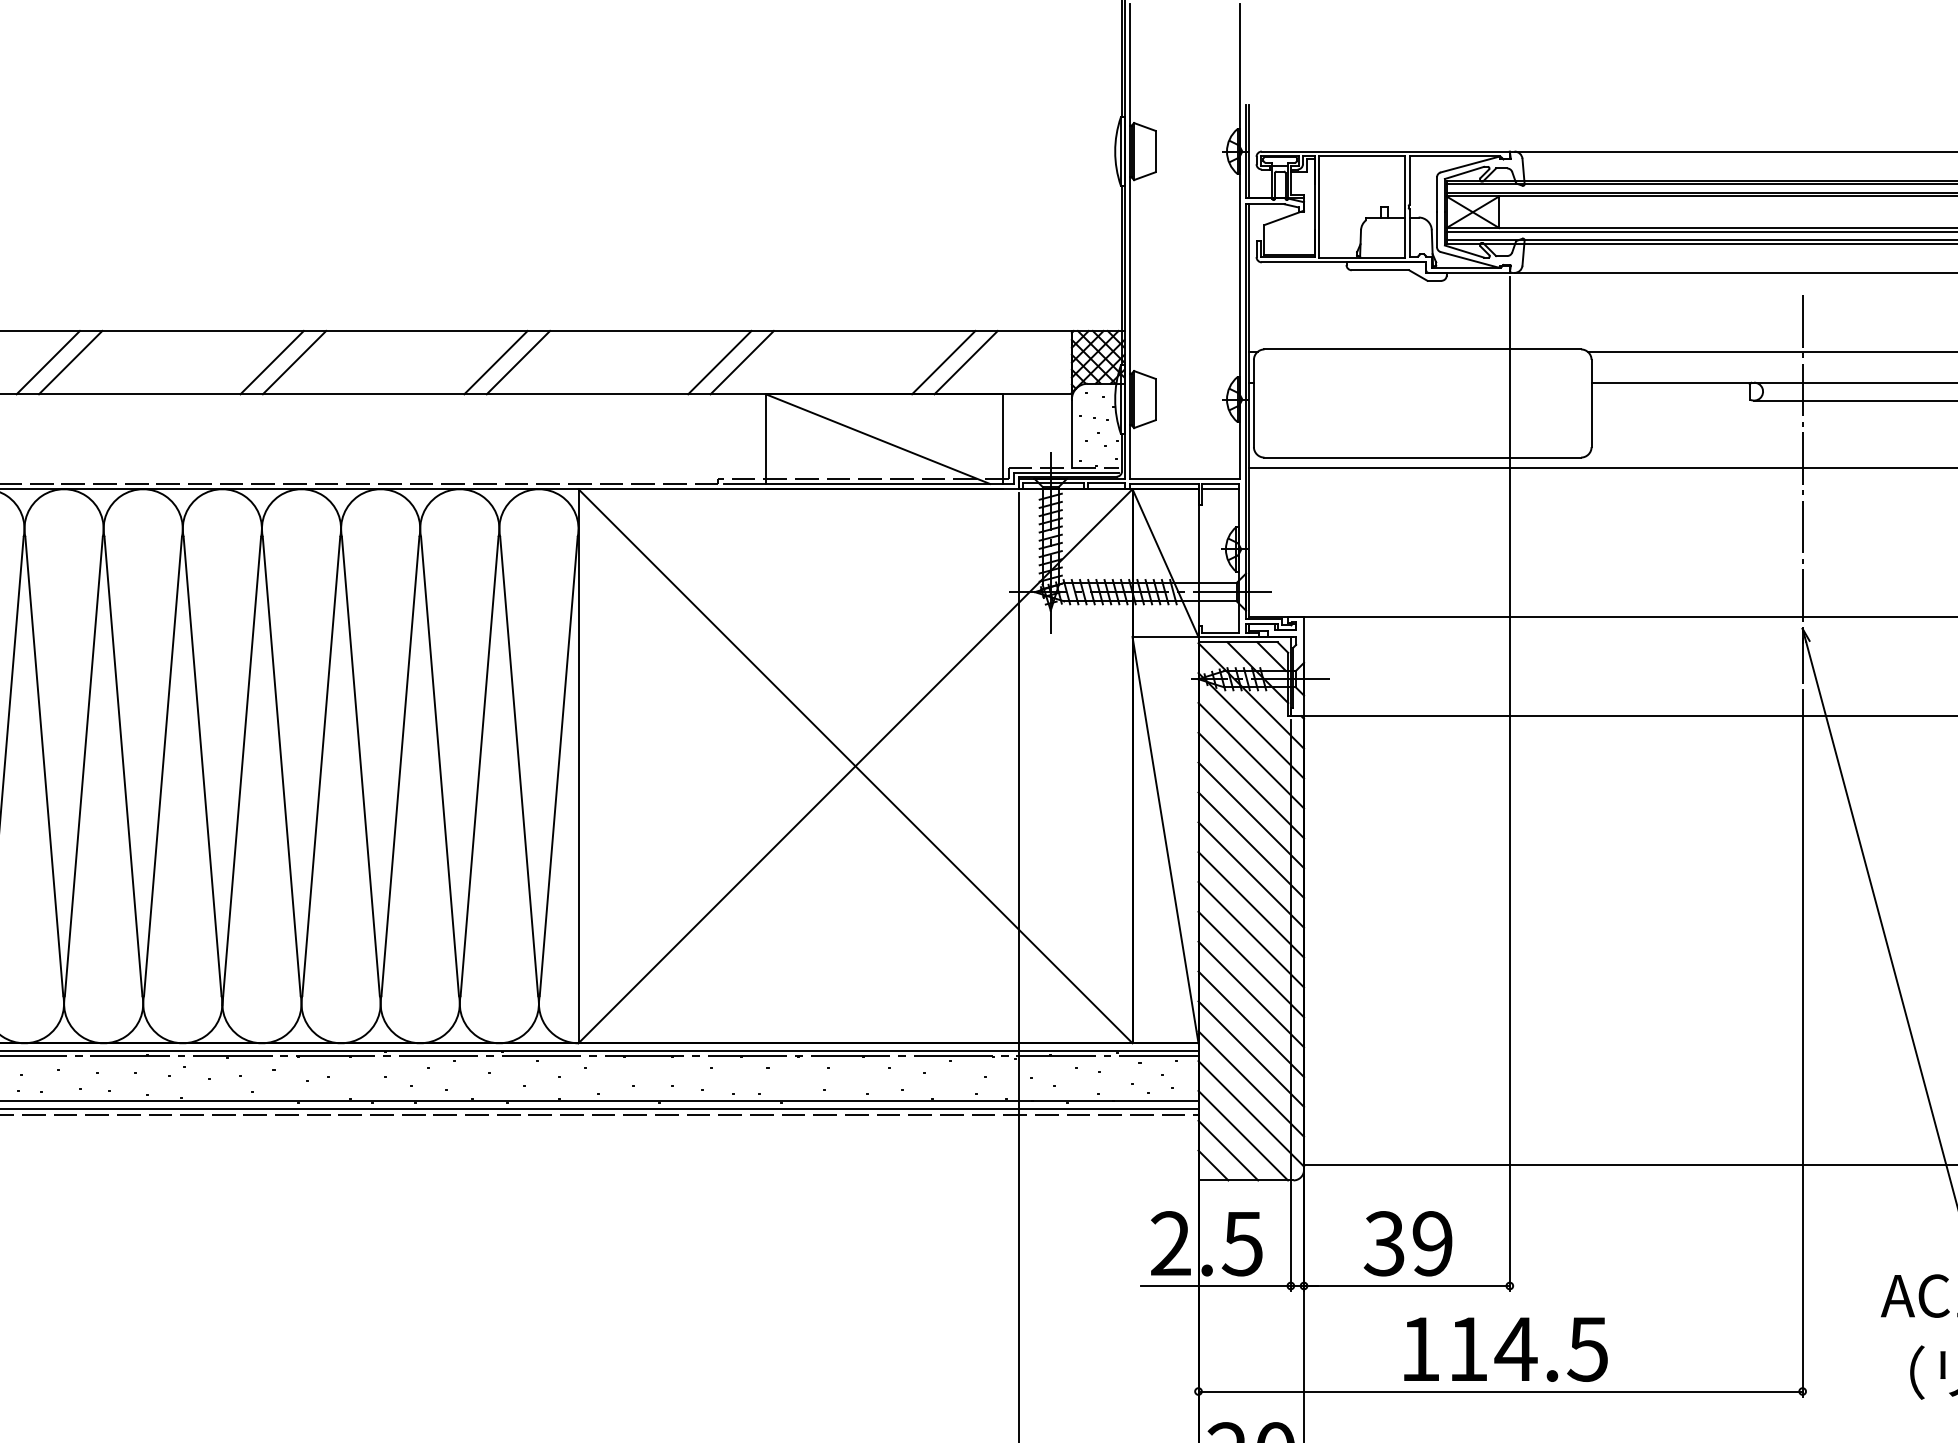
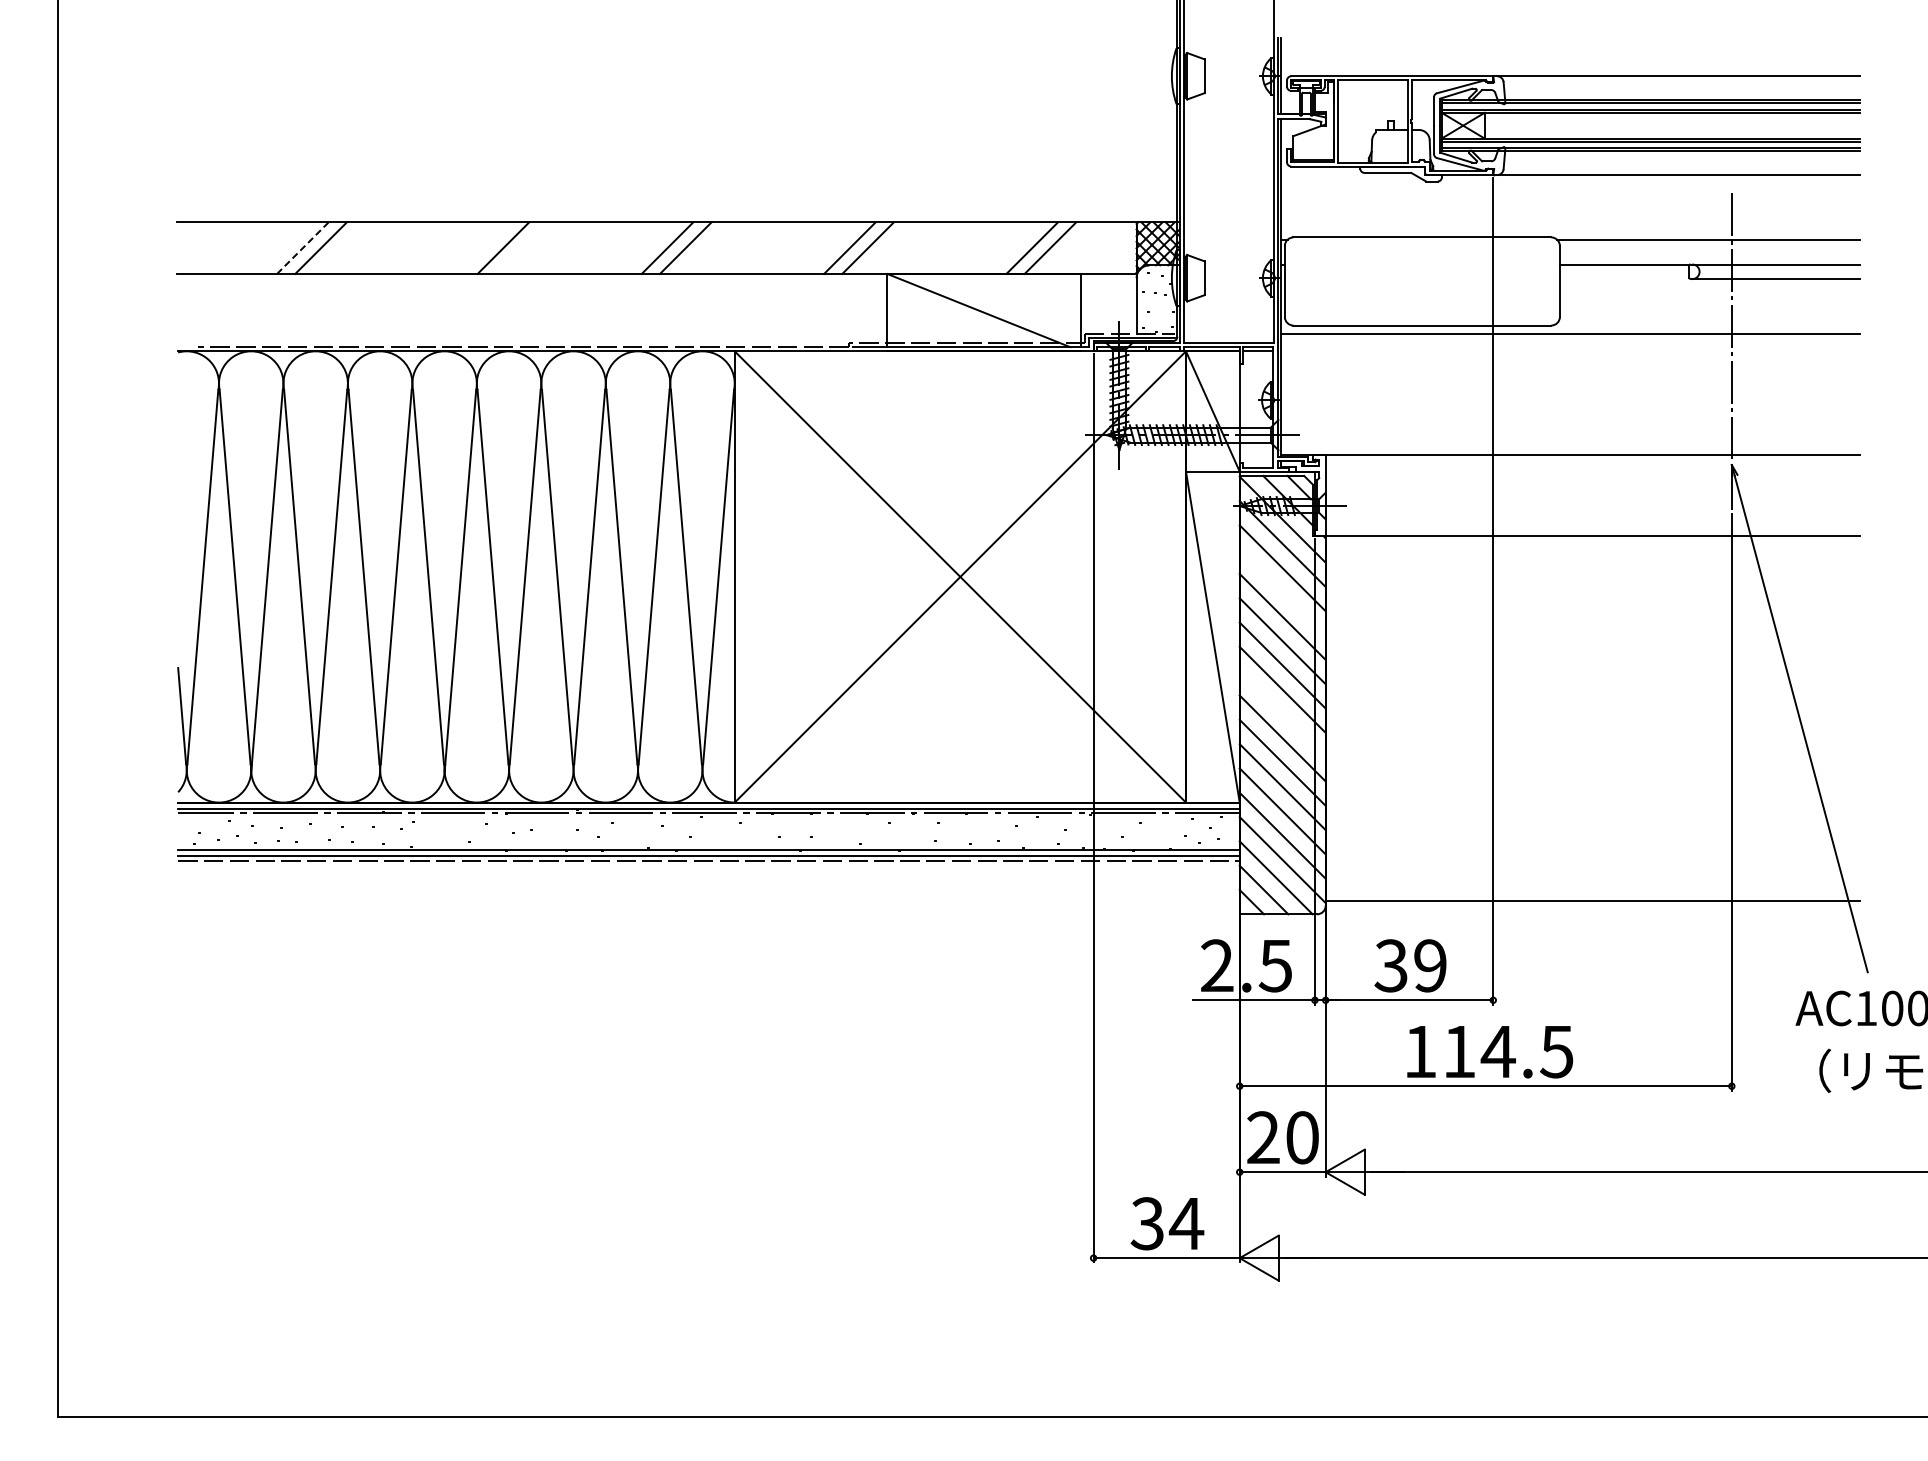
line: (271, 361) -> (484, 247), removed
line: (47, 363) -> (302, 248), solid -> dashed
line: (1251, 785) -> (1282, 592), removed
line: (1251, 935) -> (1282, 714), removed

